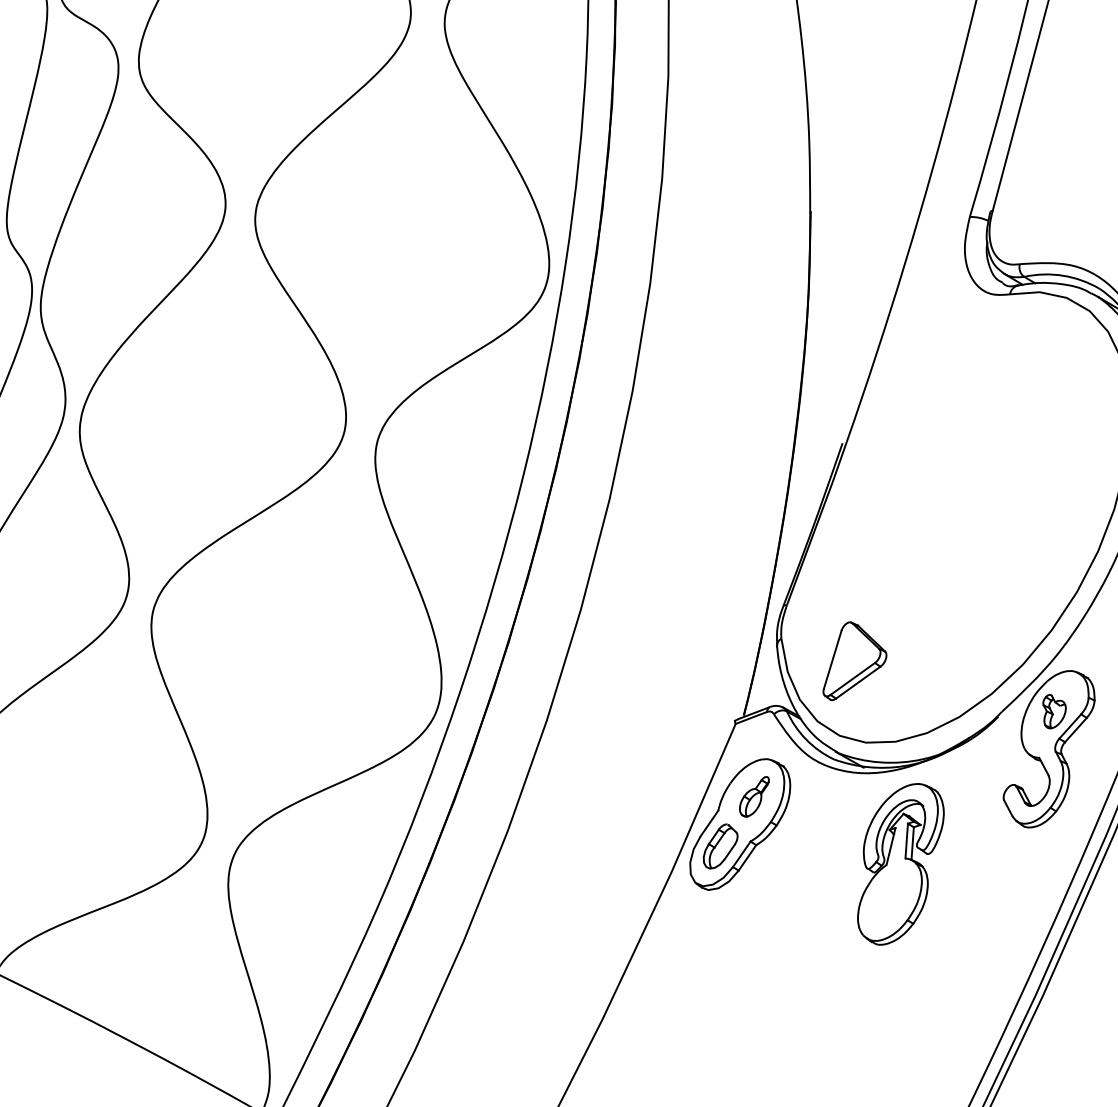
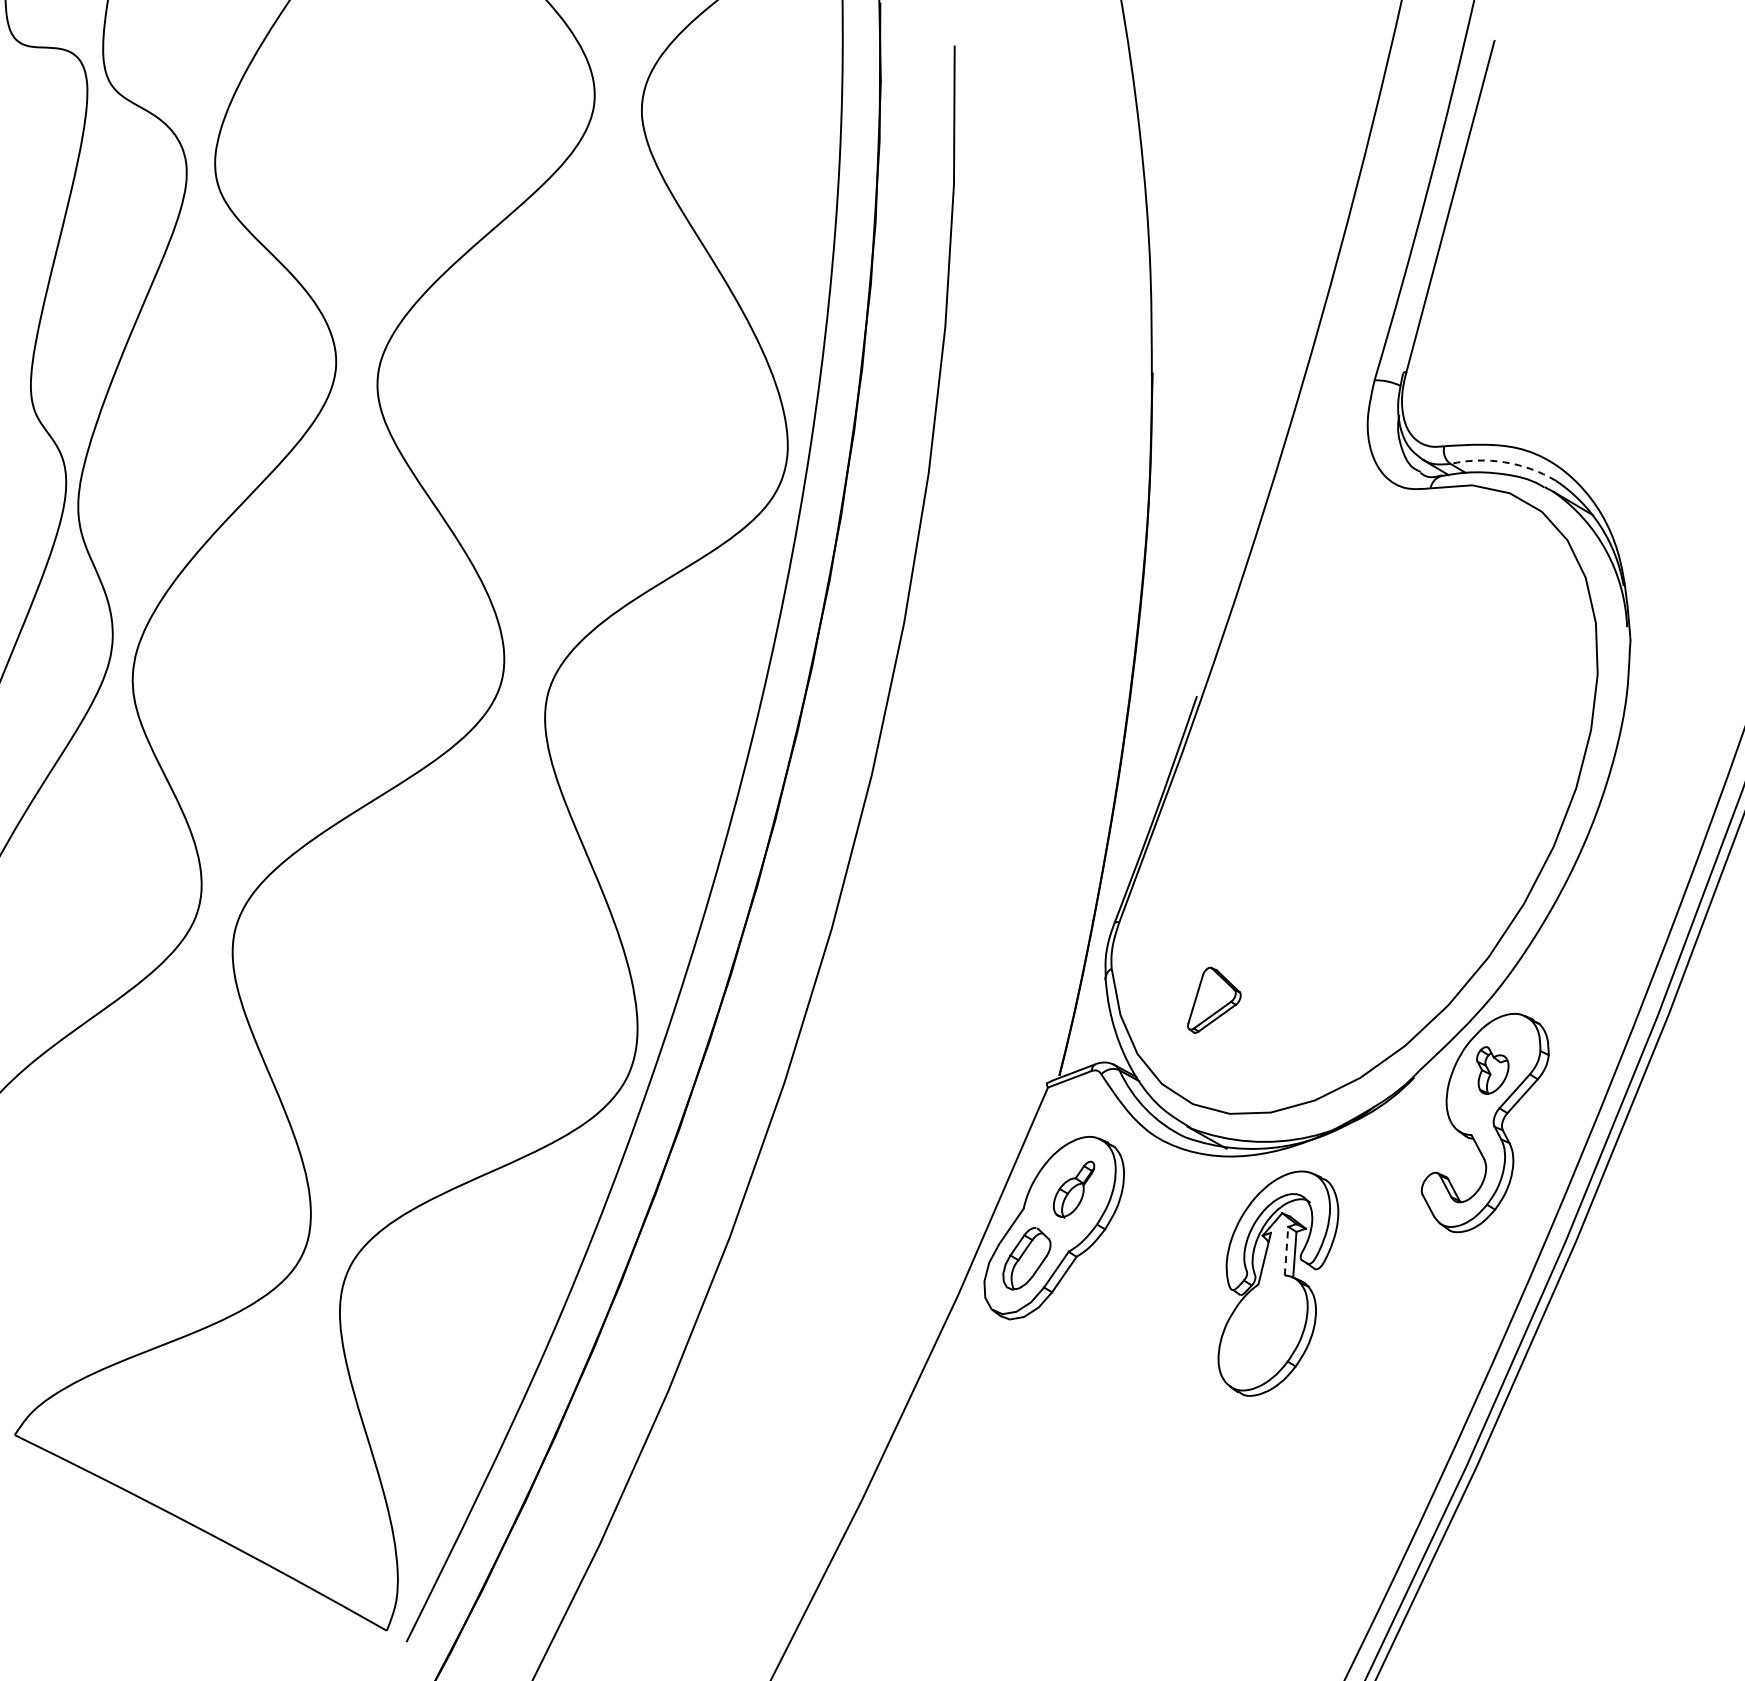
arc: (1062, 275) -> (1504, 462), solid -> dashed
part: (855, 661) -> (1214, 1000), size x0.6
line: (906, 840) -> (1286, 1250), solid -> dashed

